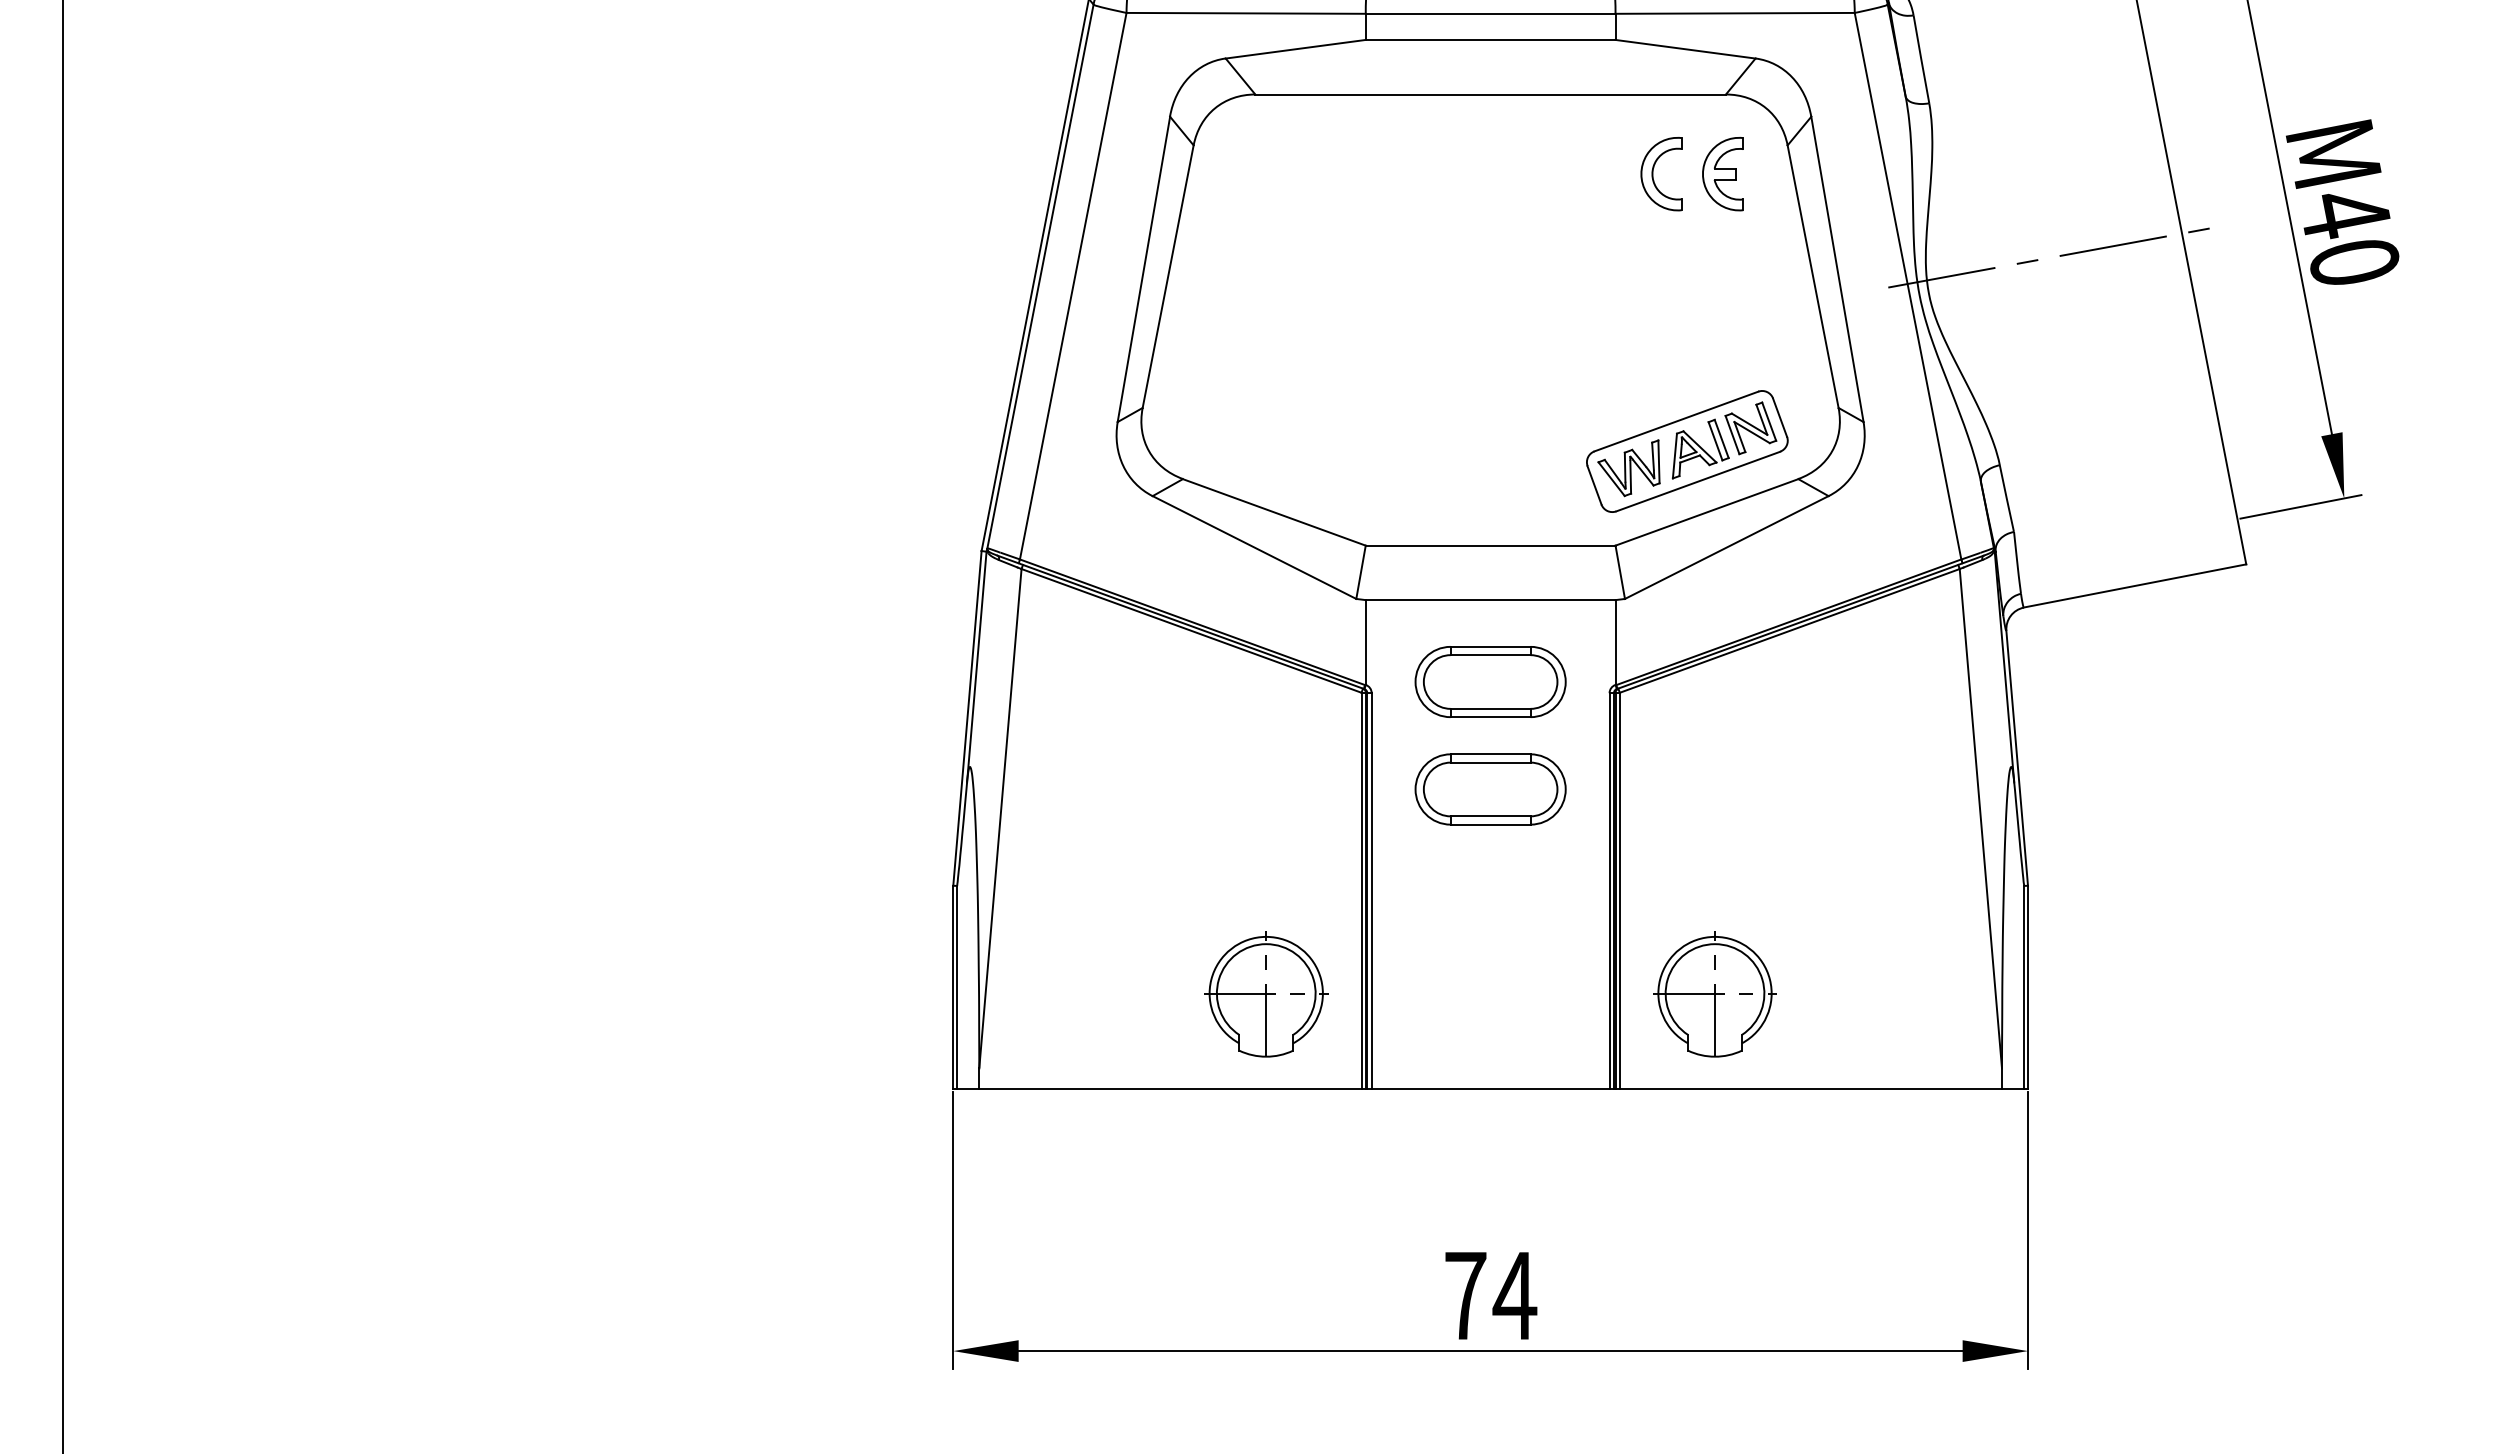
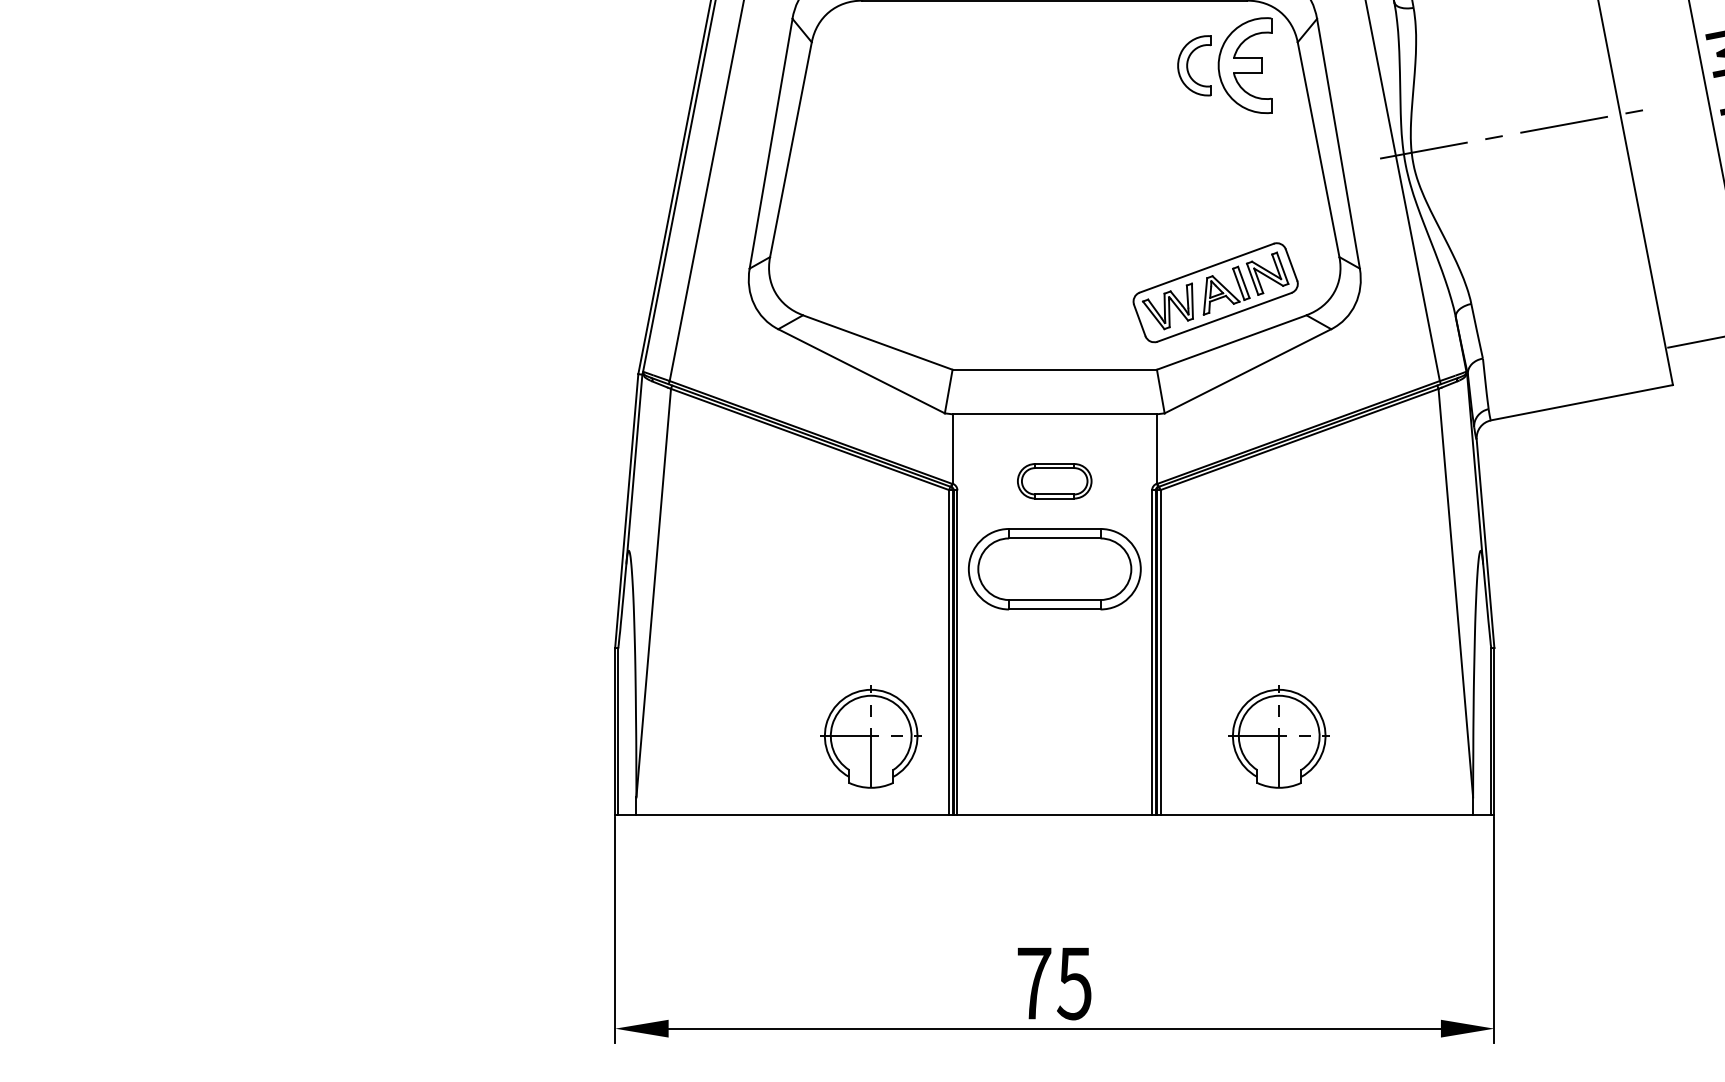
part: (1722, 174) -> (1244, 66), size x1.6
part: (1490, 681) -> (1054, 480), size x0.6
part: (1490, 789) -> (1054, 569), size x1.4
part: (1714, 994) -> (1278, 736), moved
text: (1514, 1296) -> (1074, 984), 74 -> 75

